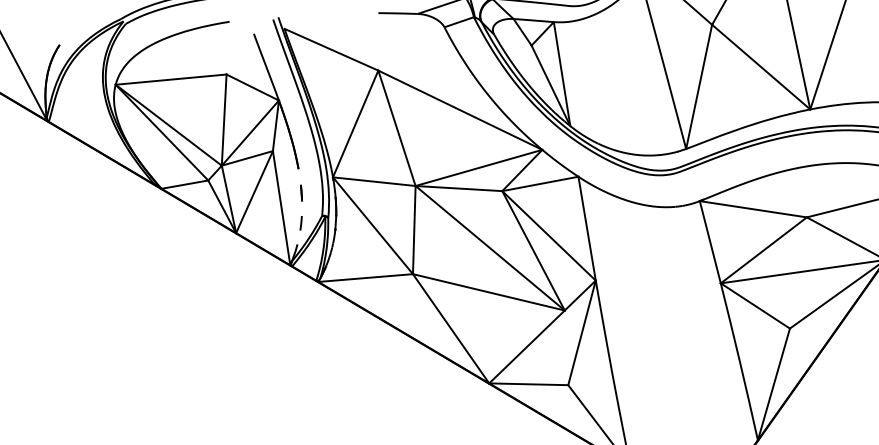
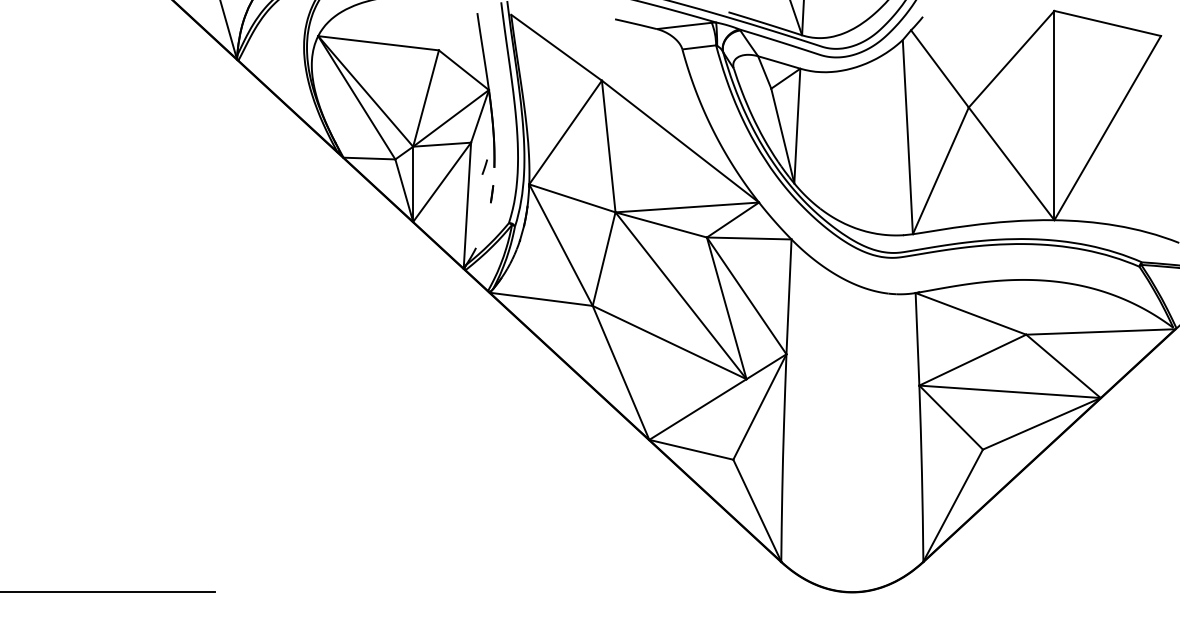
line: (300, 222) -> (484, 166), moved

